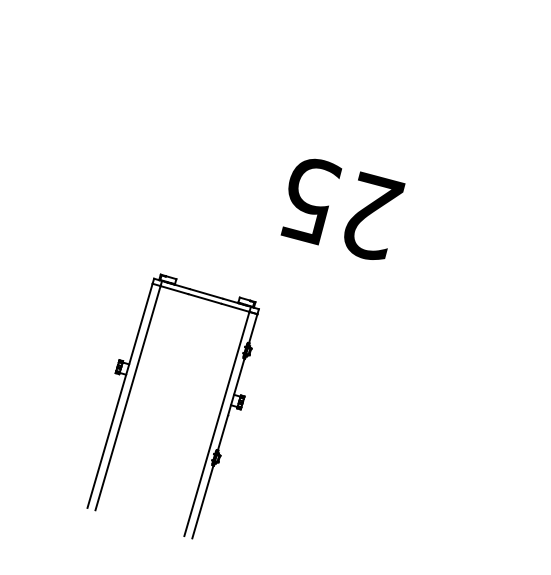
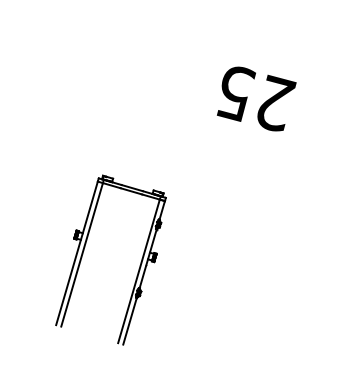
text: (342, 208) -> (256, 98), moved

